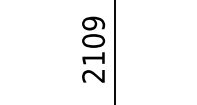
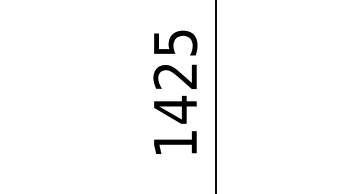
text: (93, 49) -> (175, 92), 2109 -> 1425

